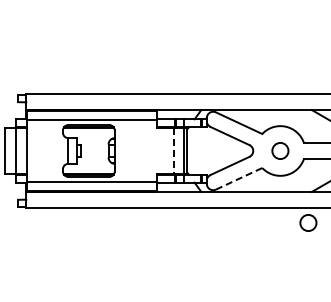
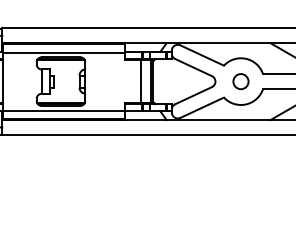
line: (173, 150) -> (140, 81), dashed -> solid
line: (239, 178) -> (202, 107), dashed -> solid
circle: (308, 222) -> (267, 148), removed

